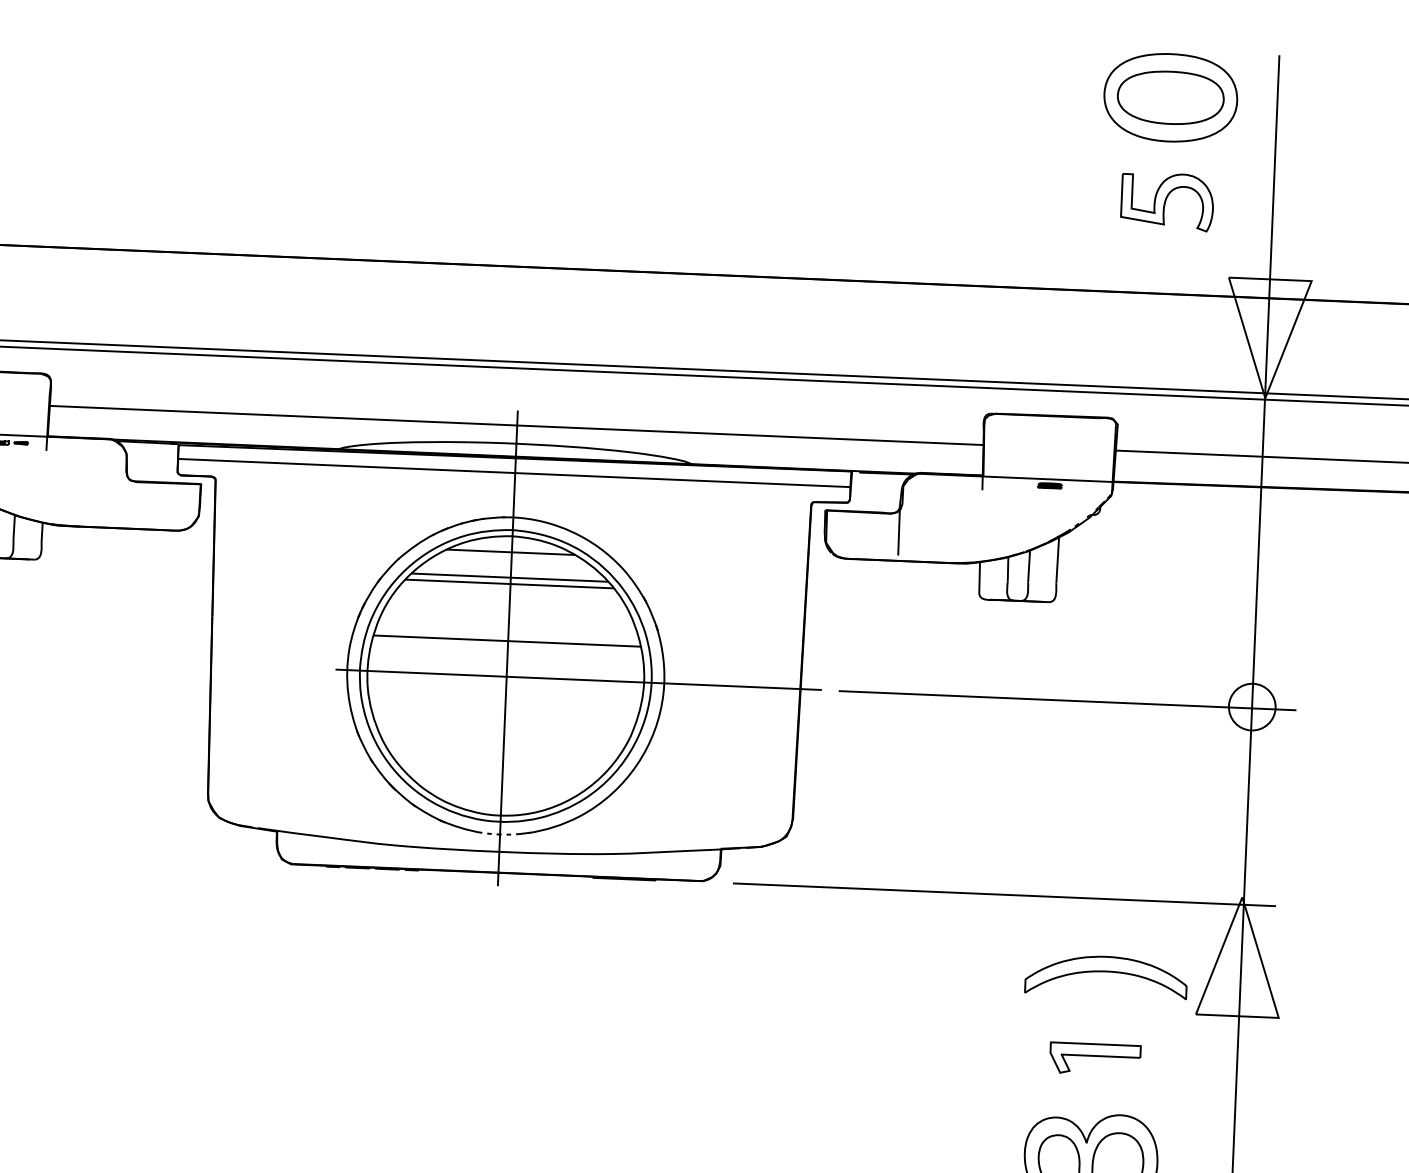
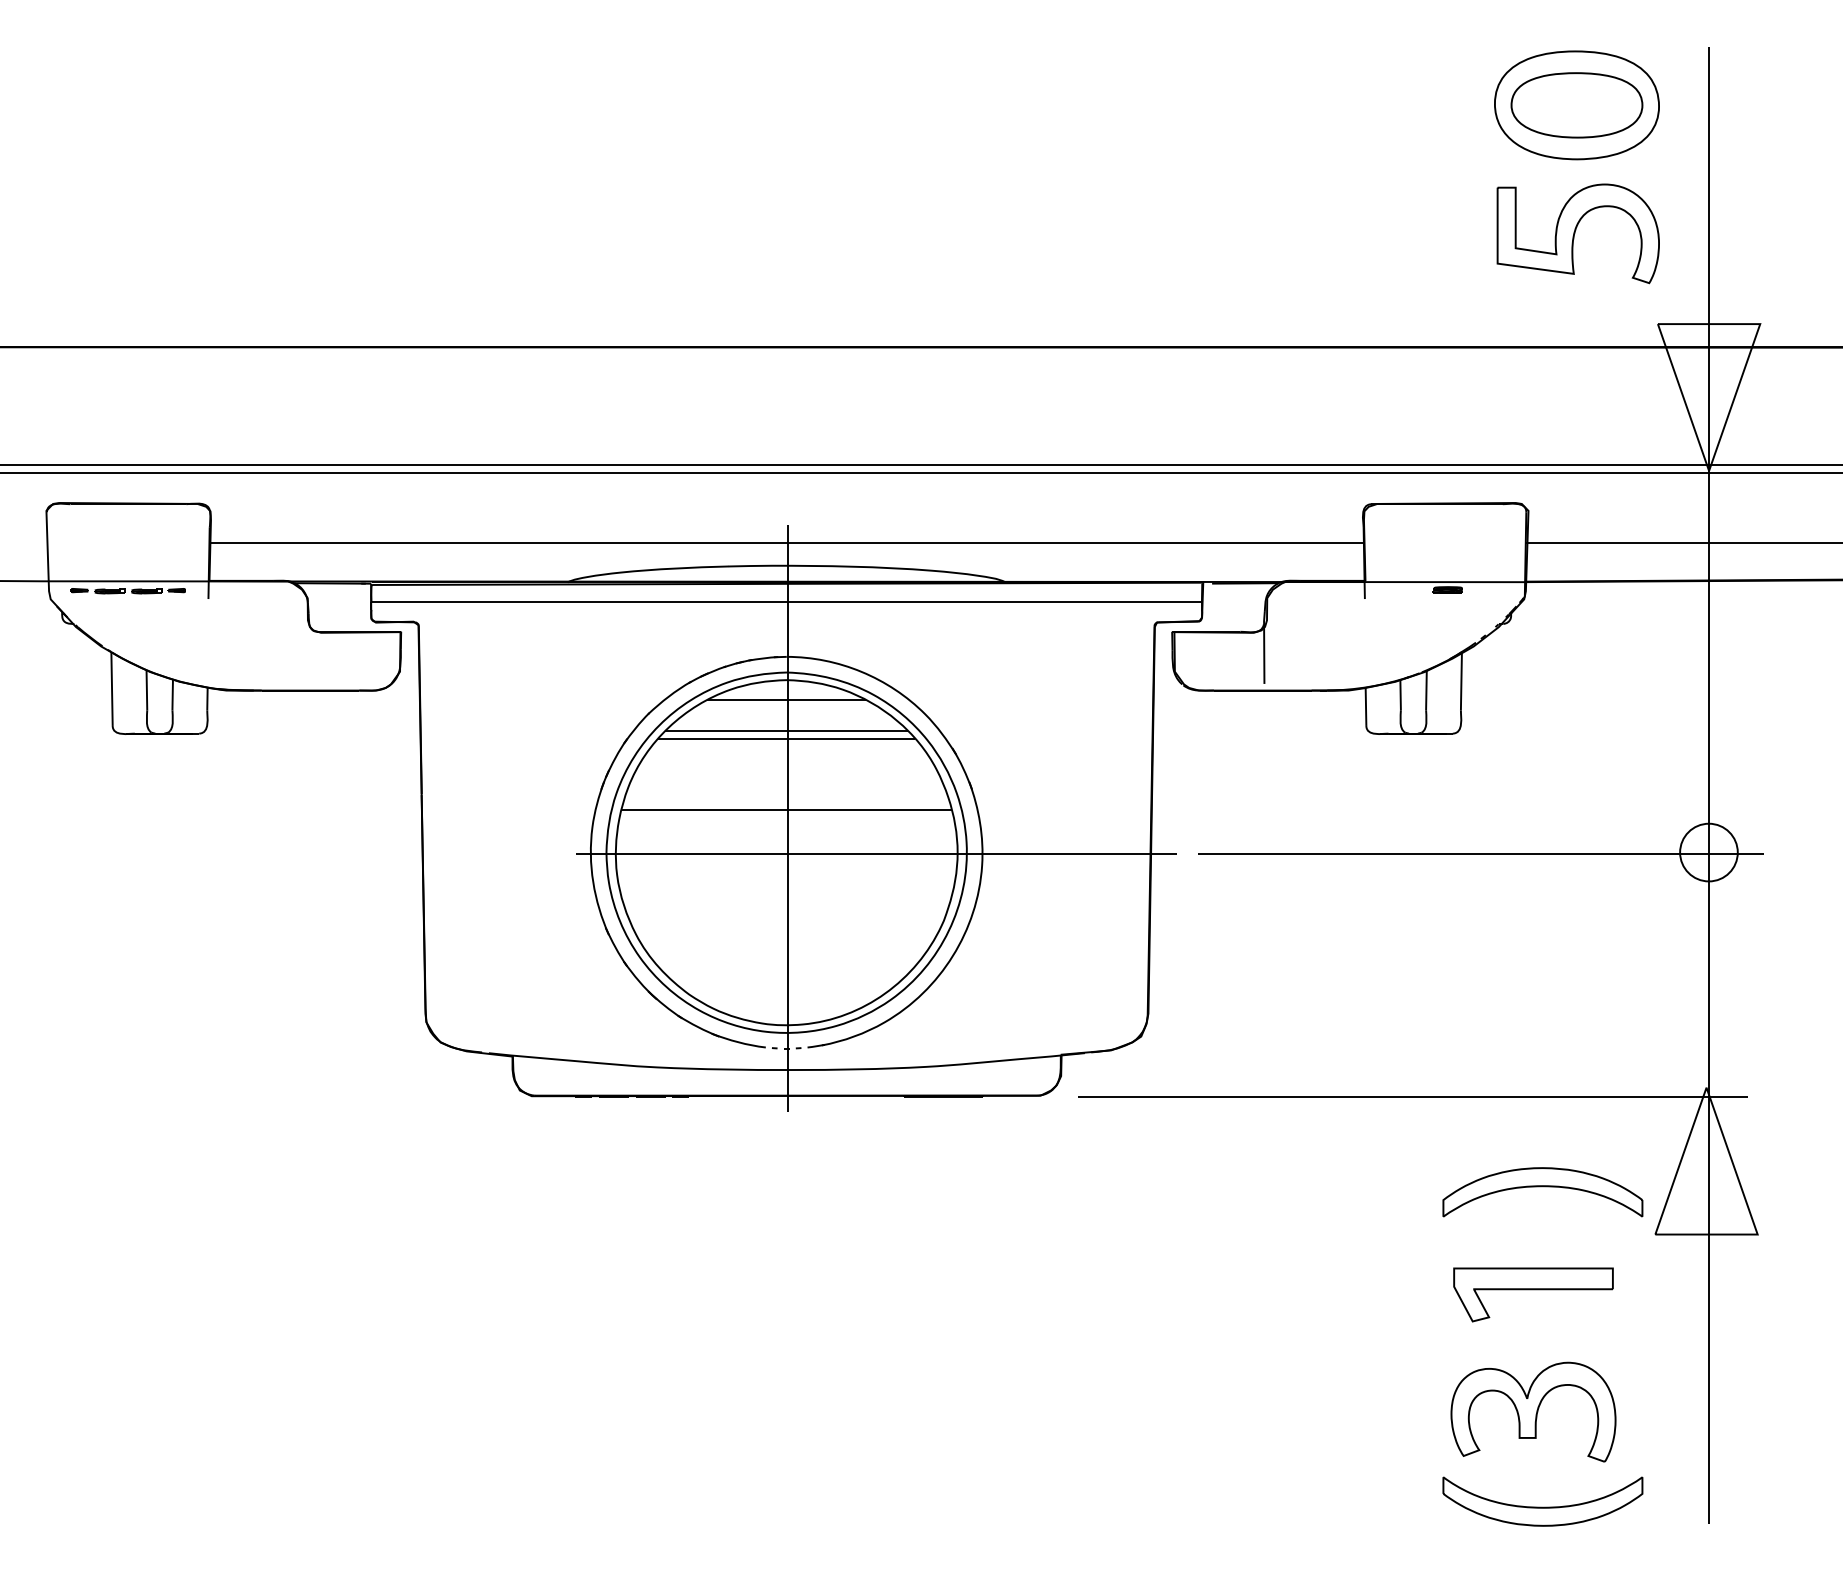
part: (1166, 201) -> (1577, 233), size x1.43
part: (1095, 1058) -> (1533, 1294), size x1.43

